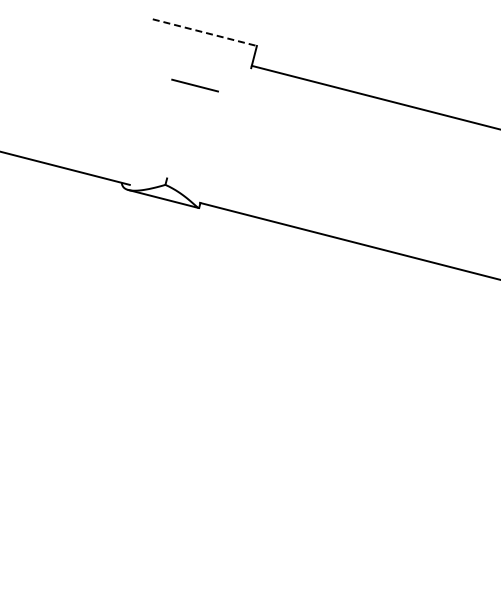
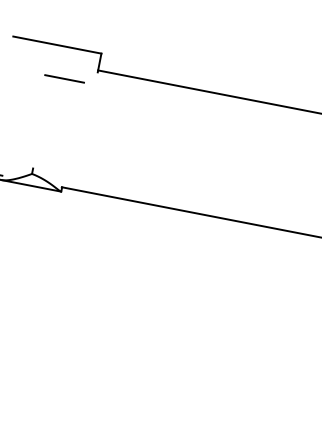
line: (204, 32) -> (57, 44), dashed -> solid
line: (194, 85) -> (64, 78), moved

